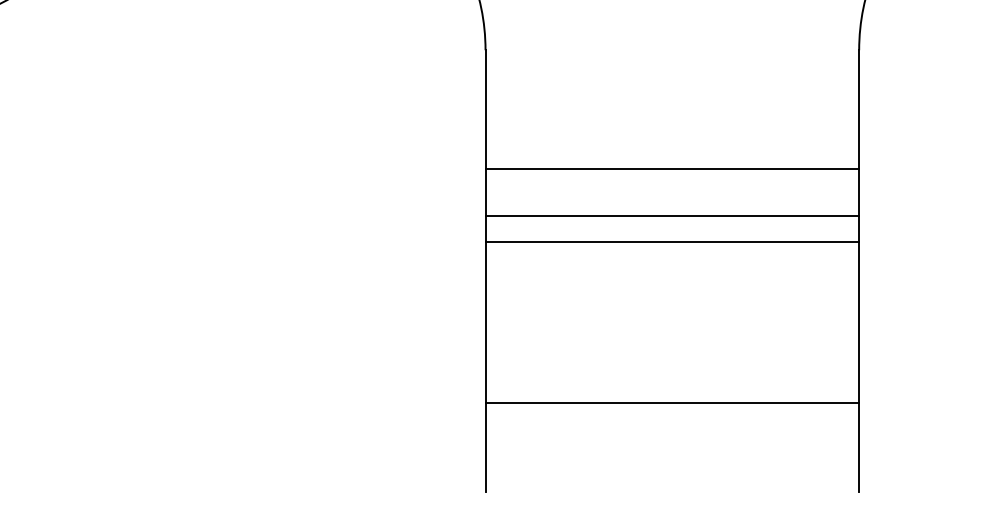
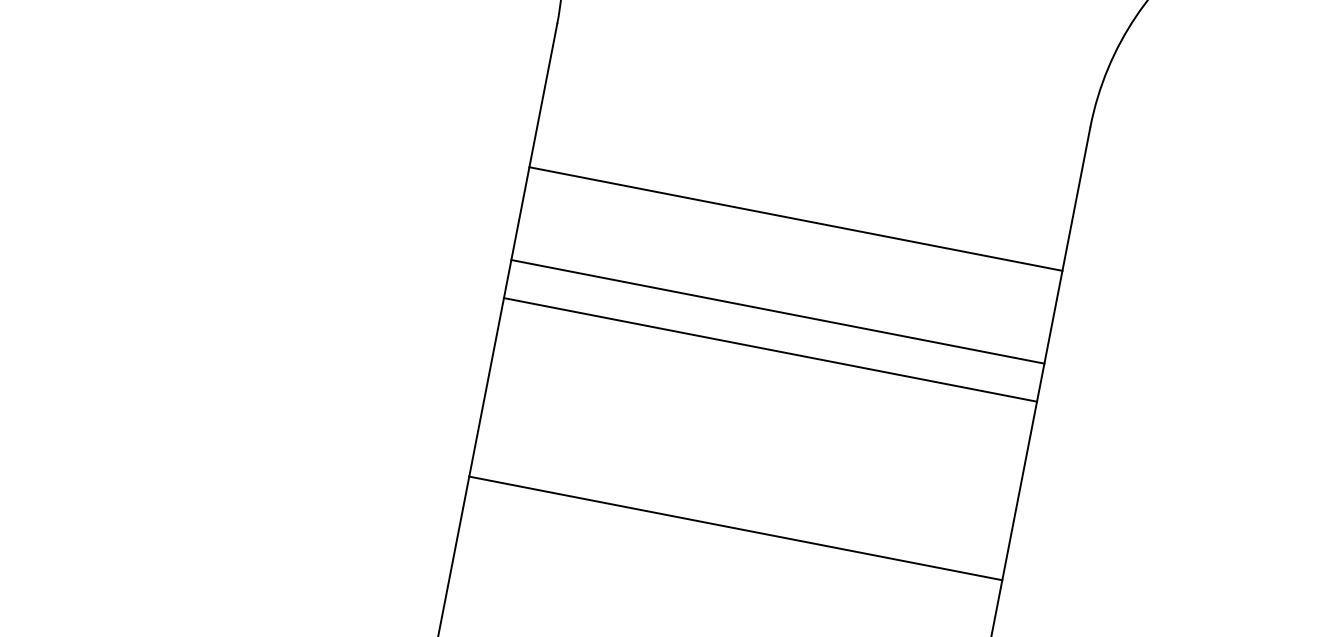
line: (672, 168) -> (796, 218), moved
line: (672, 402) -> (736, 528), moved

